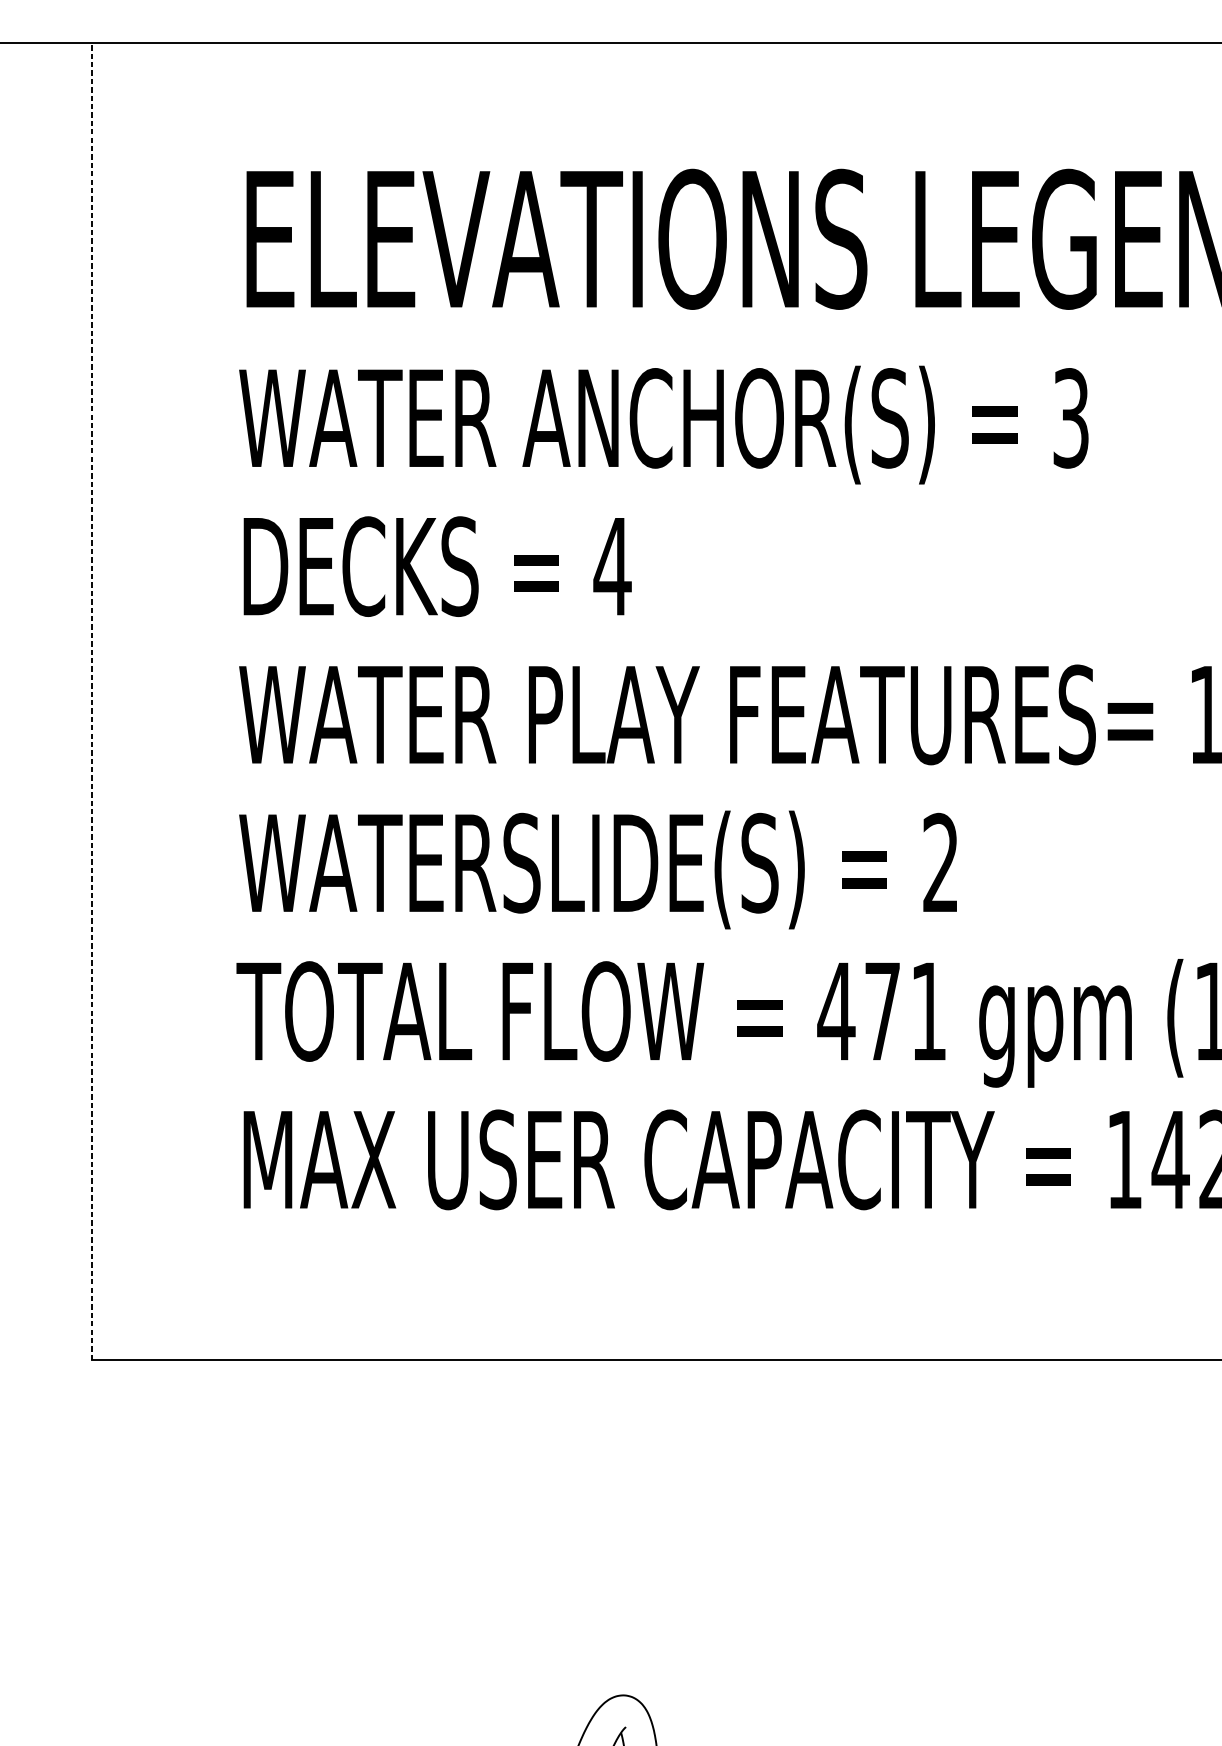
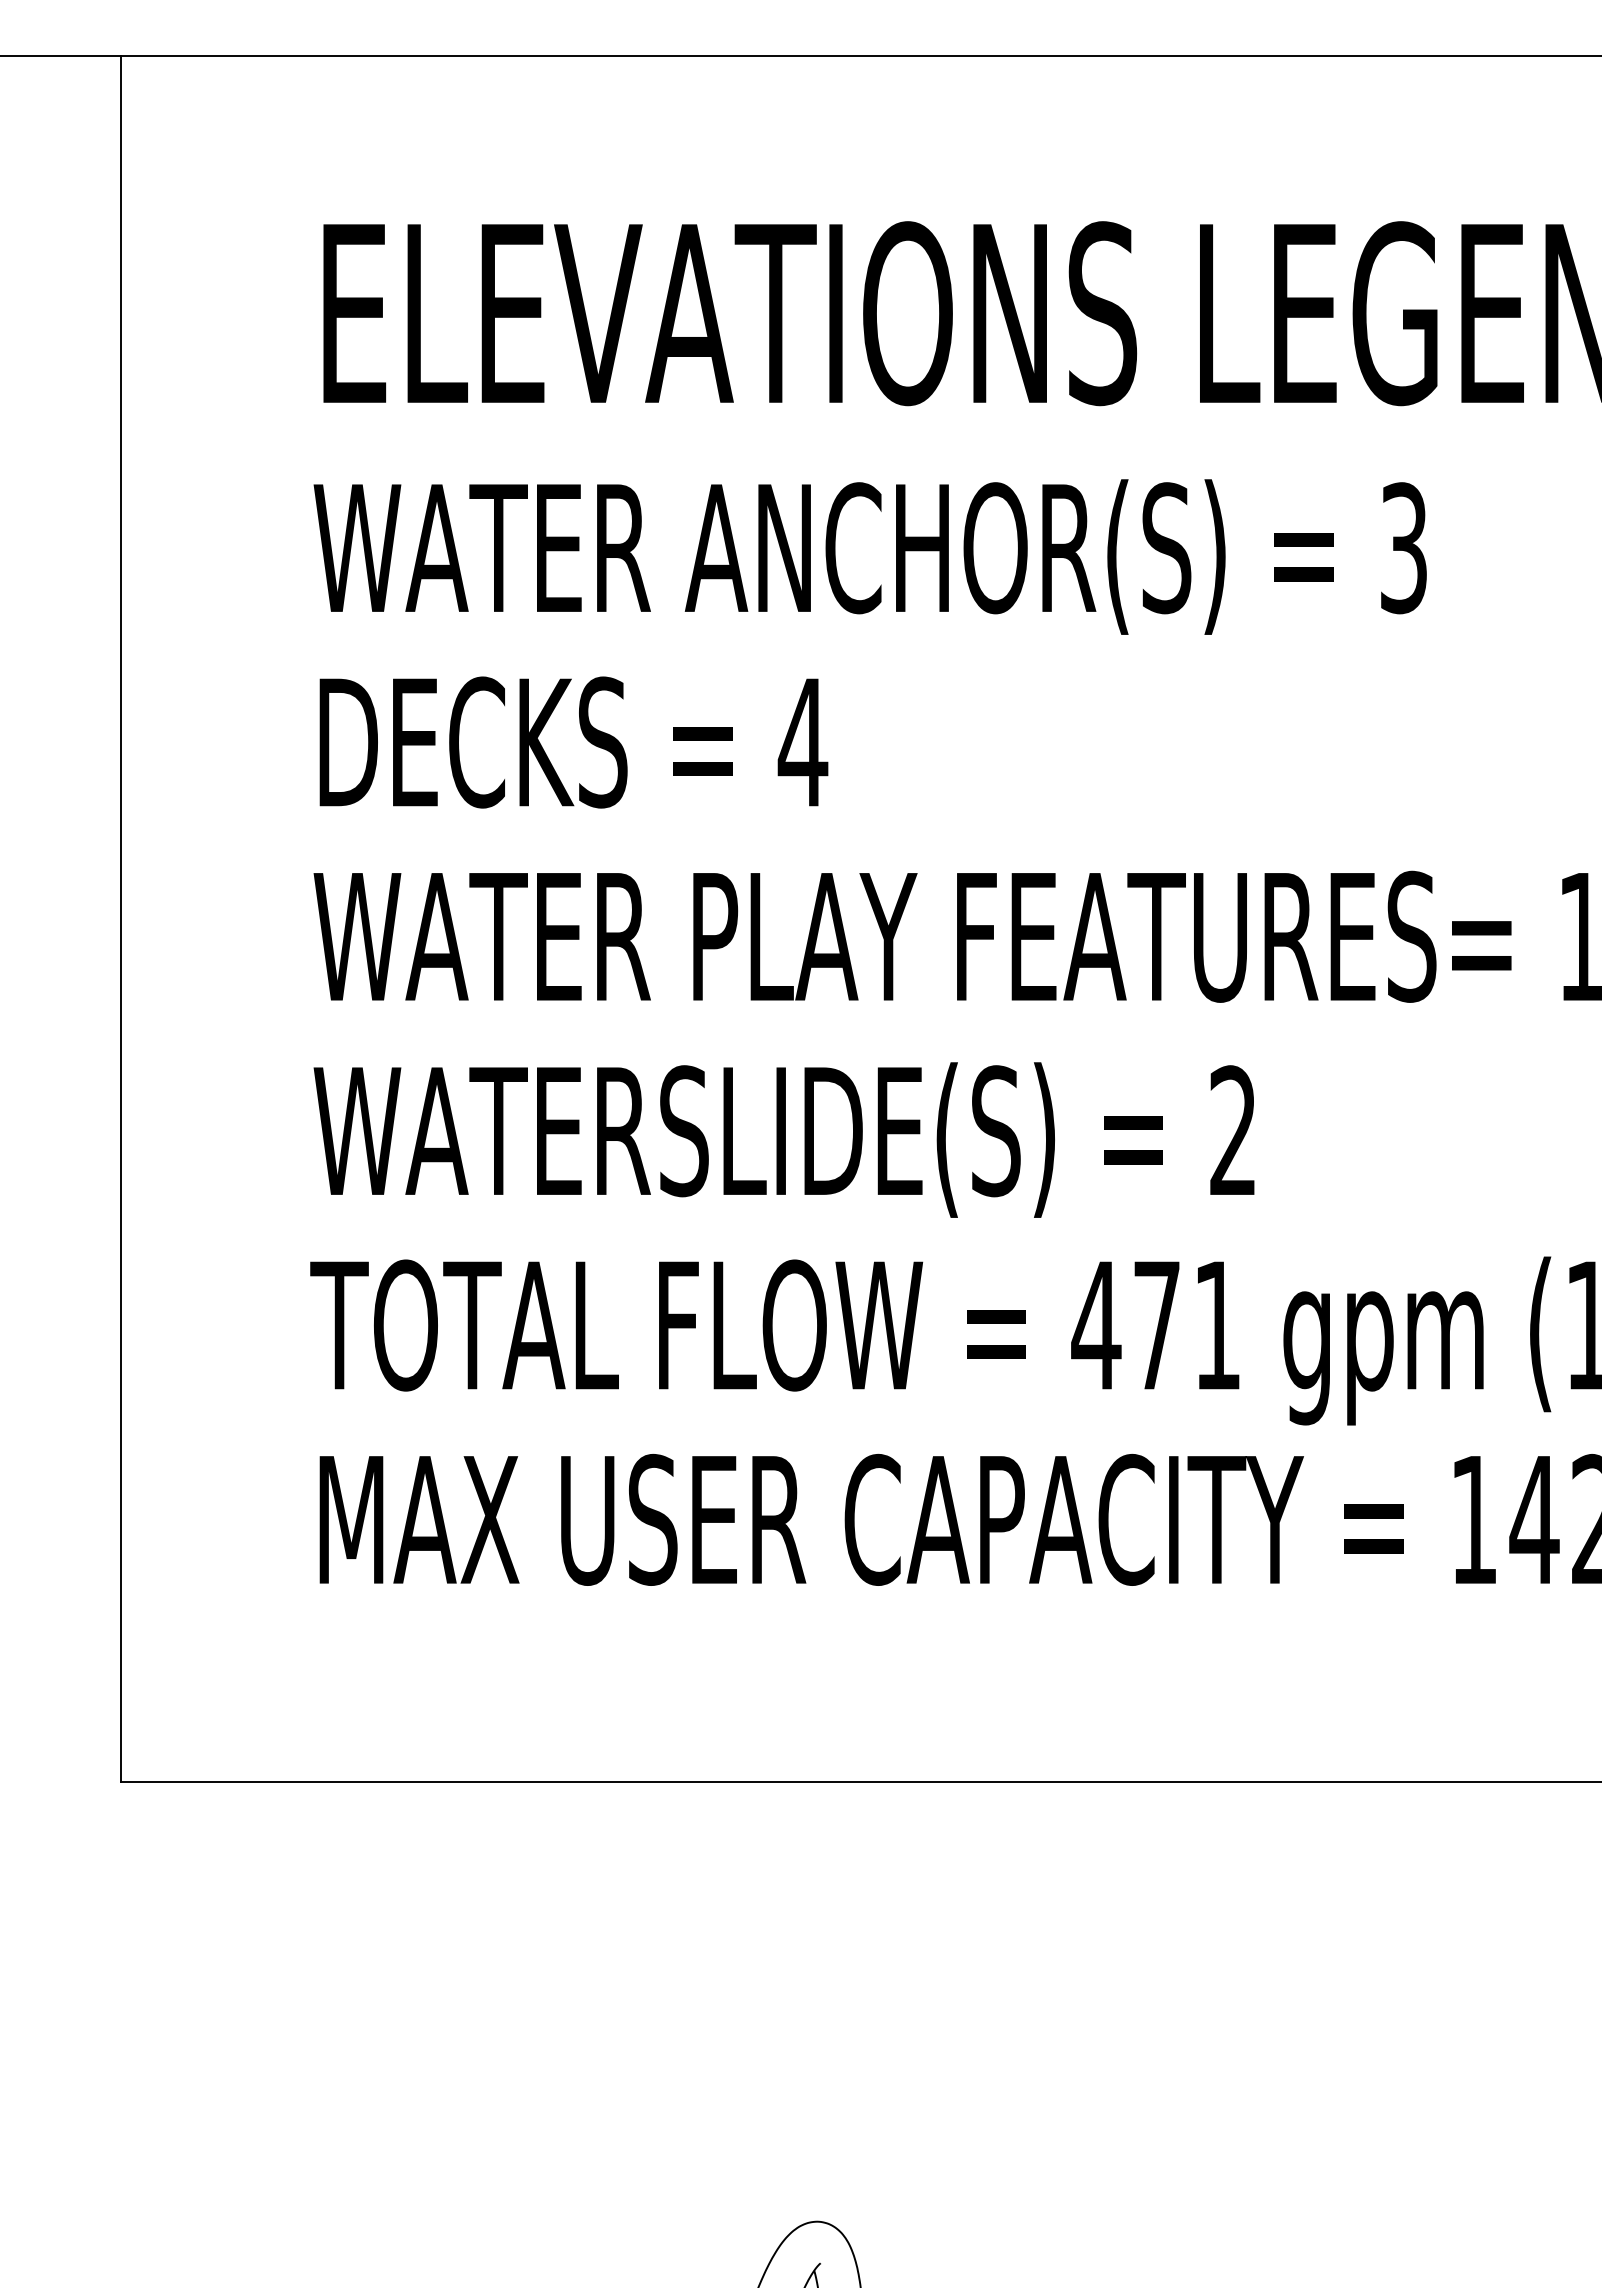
line: (91, 700) -> (120, 918), dashed -> solid

